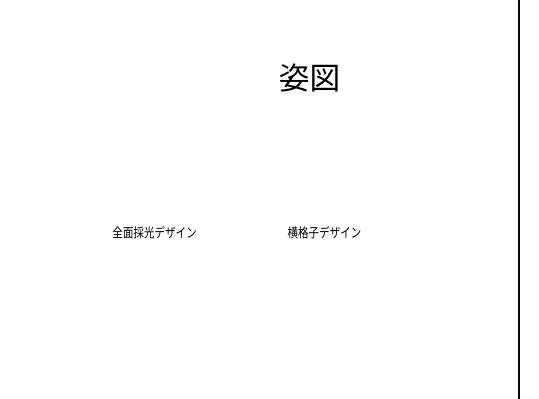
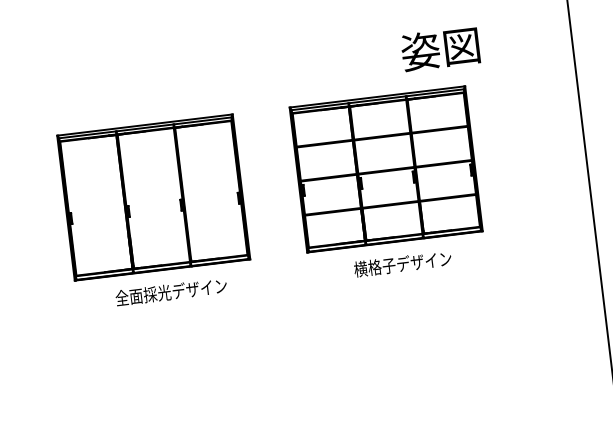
text: (308, 77) -> (439, 49), moved
part: (196, 160) -> (153, 196), added
part: (370, 160) -> (386, 168), added
text: (154, 232) -> (171, 292), moved
text: (324, 232) -> (403, 264), moved

